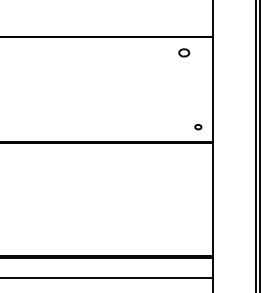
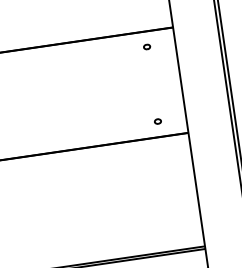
part: (184, 52) -> (147, 46), size x0.62
part: (198, 127) -> (158, 121), moved

